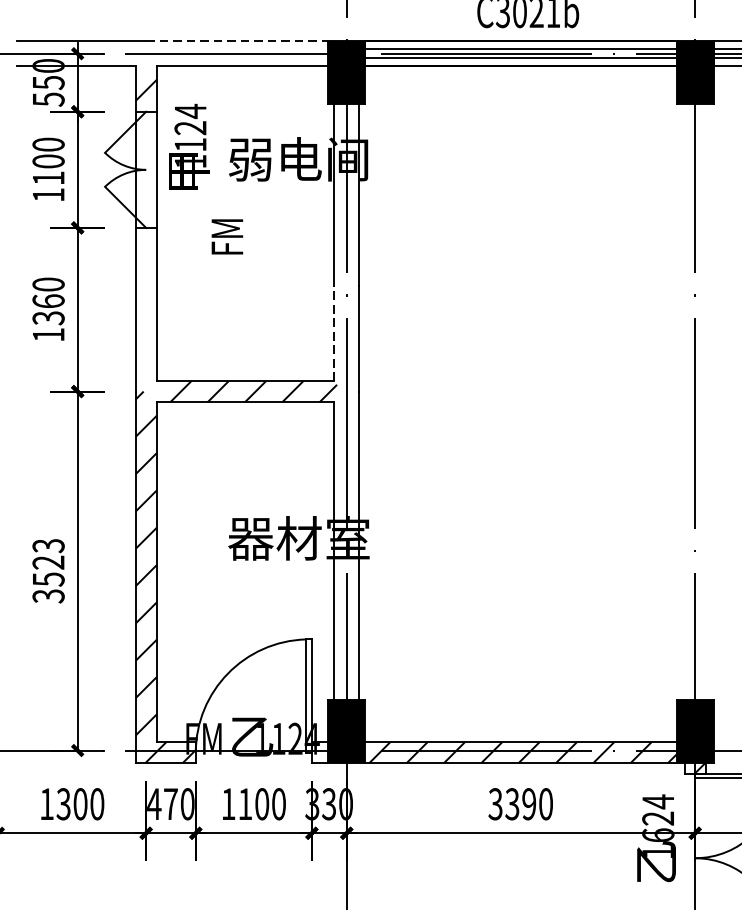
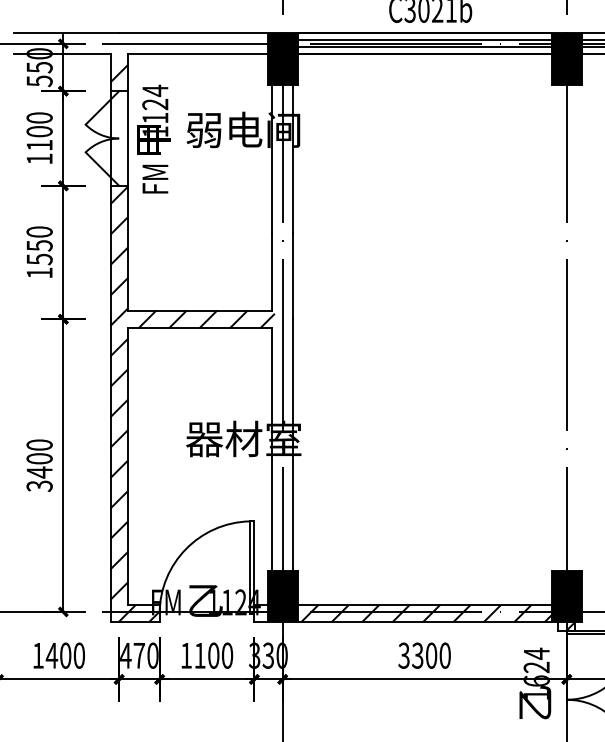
line: (237, 41) -> (193, 33), dashed -> solid
text: (227, 236) -> (155, 178), moved
text: (48, 309) -> (39, 252), 1360 -> 1550
hatch: (145, 309) -> (118, 252), added
line: (334, 332) -> (272, 271), dashed -> solid
text: (48, 562) -> (39, 458), 3523 -> 3400
text: (63, 803) -> (51, 655), 1300 -> 1400
text: (529, 803) -> (431, 655), 3390 -> 3300

